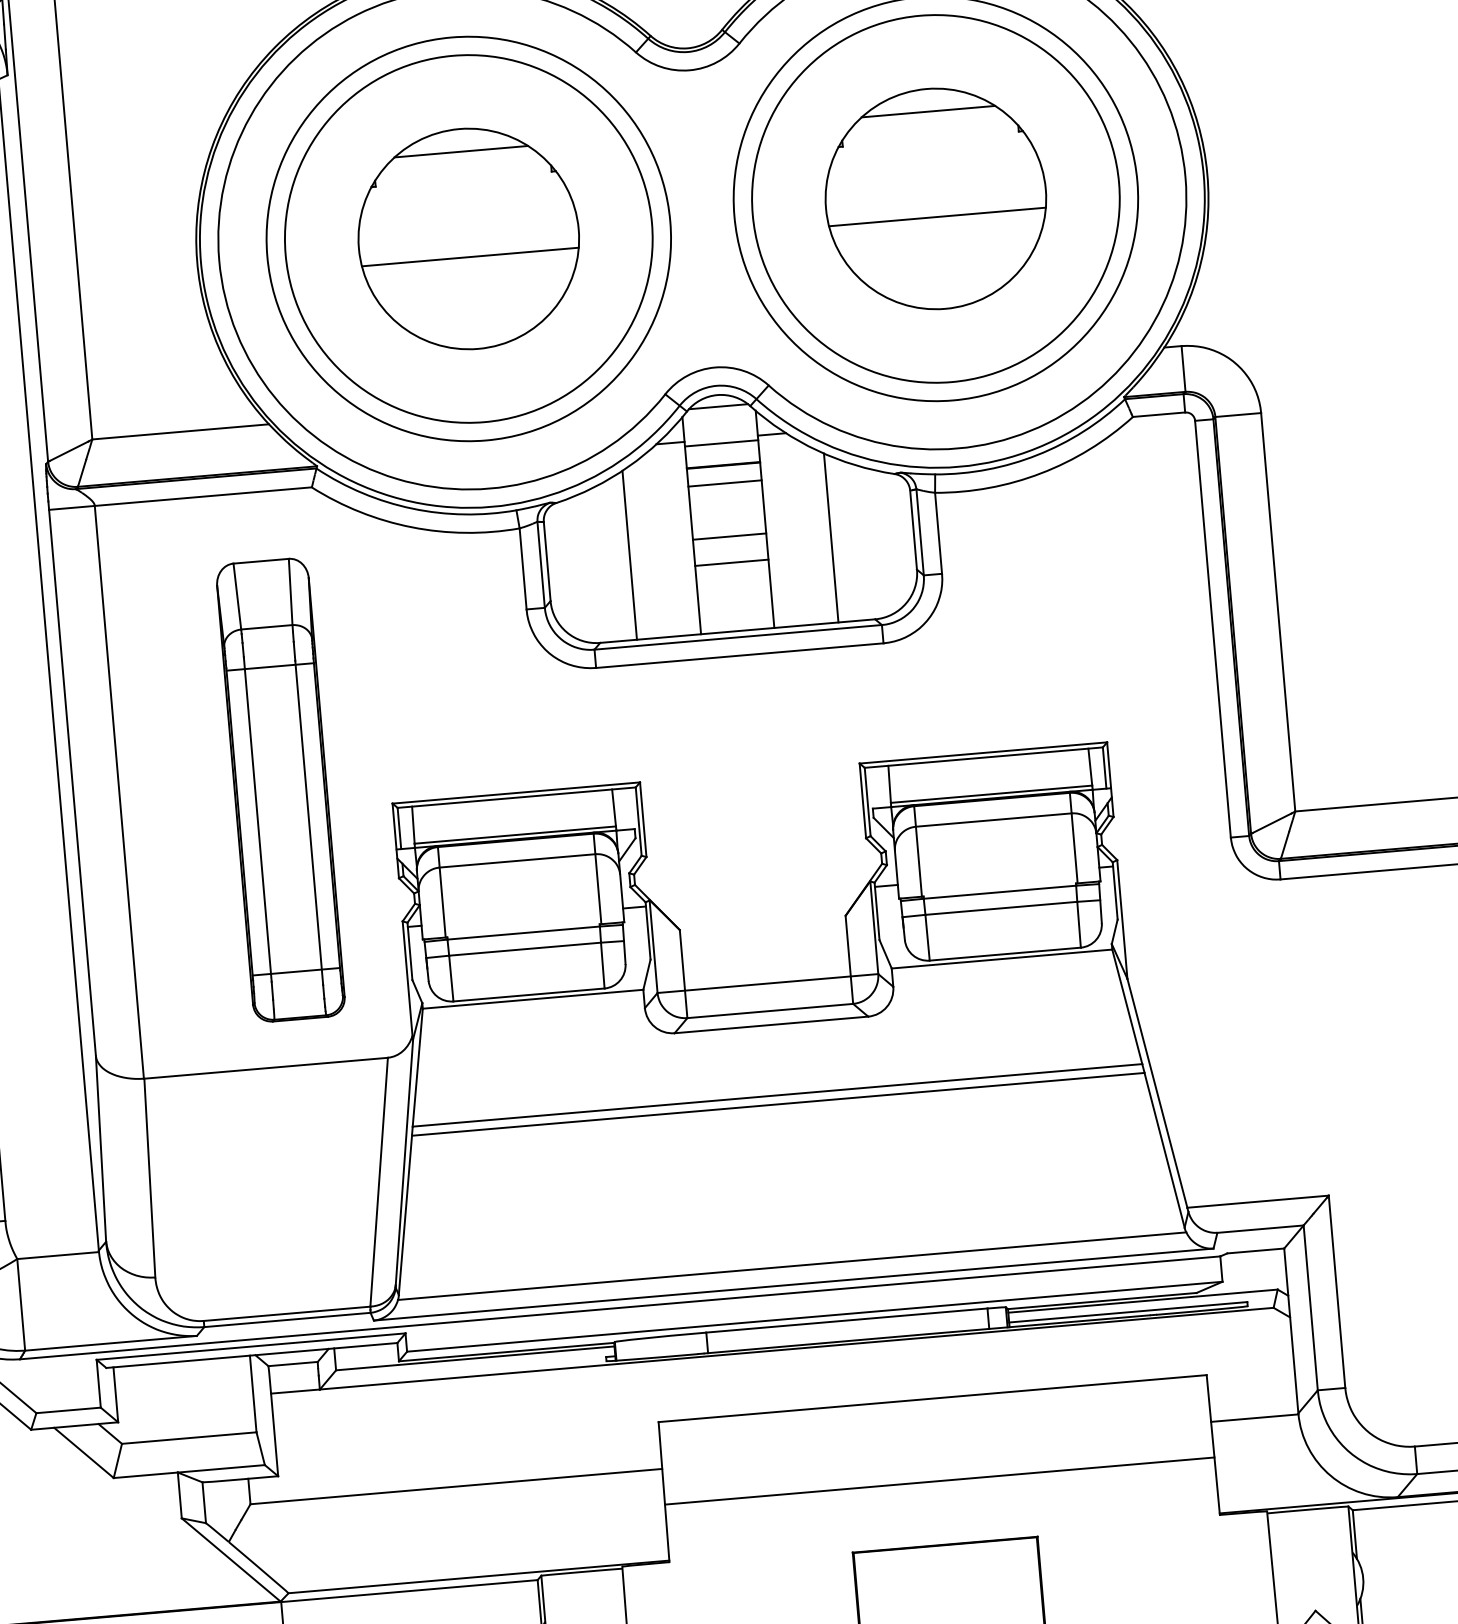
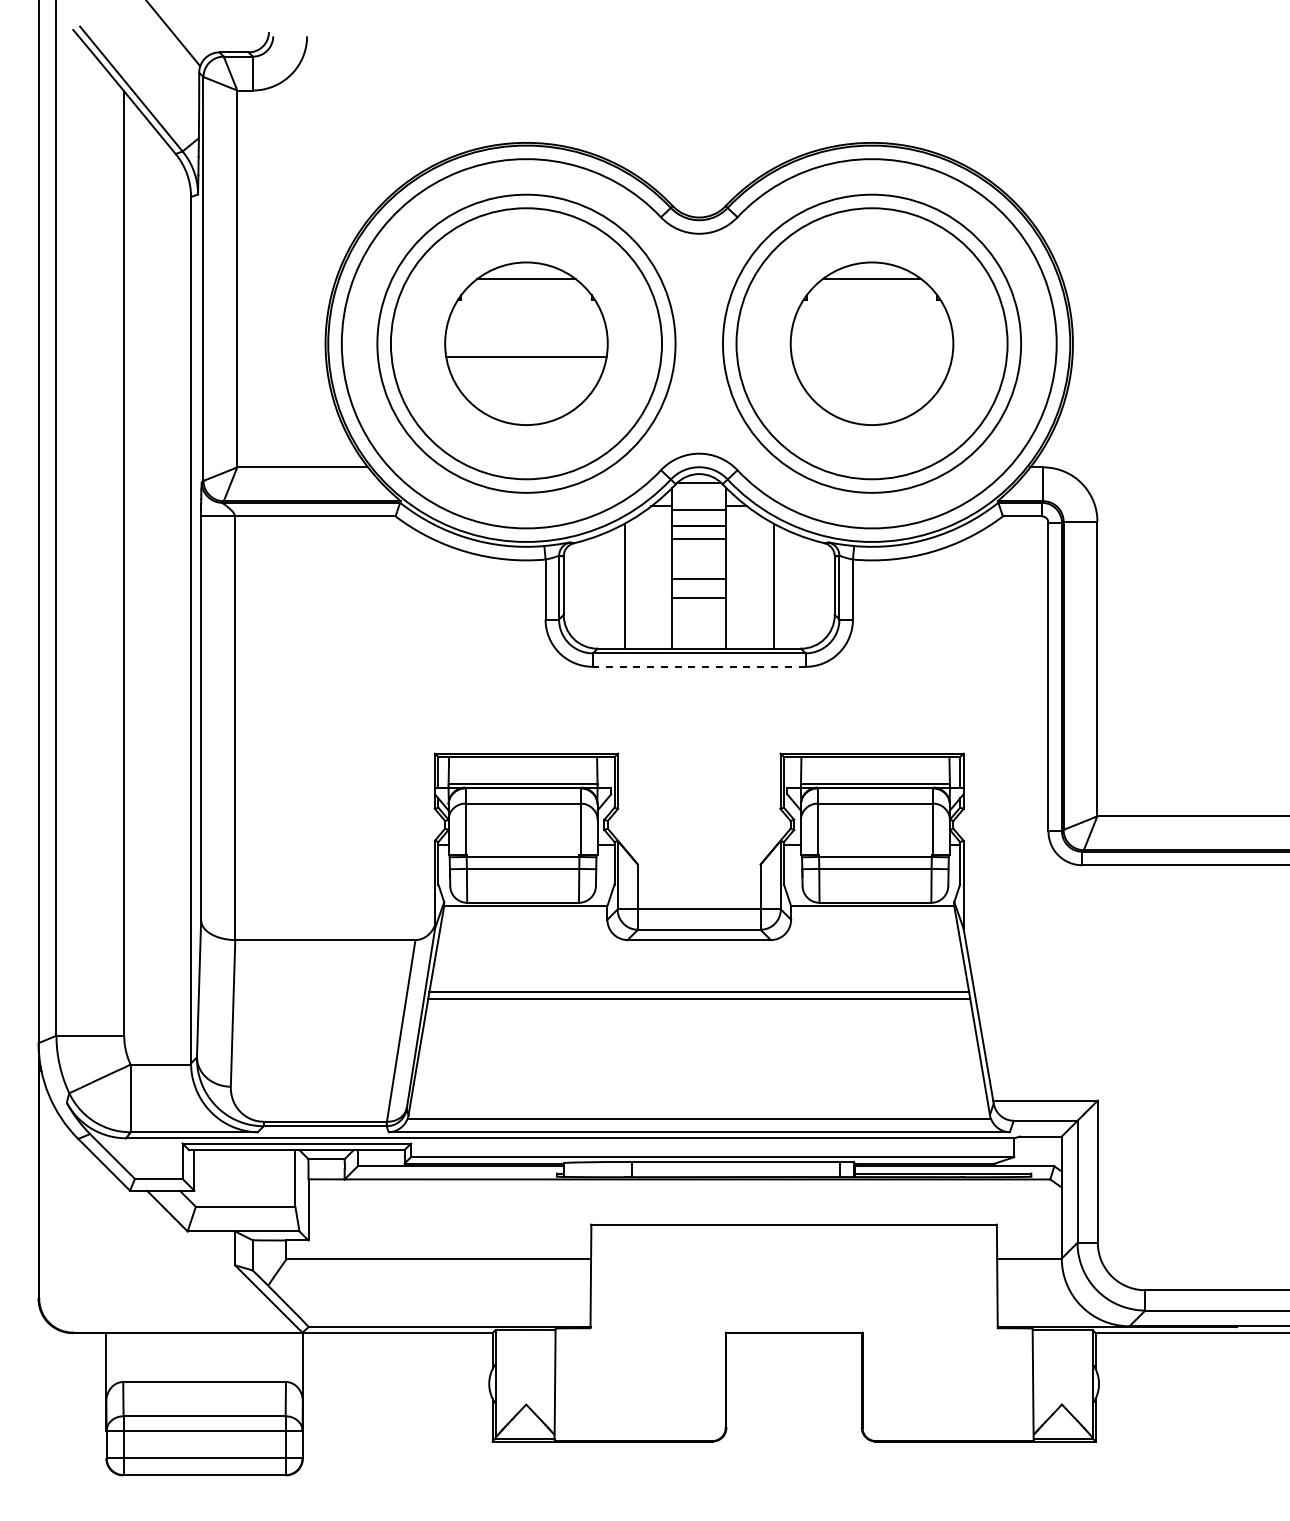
line: (936, 217) -> (871, 357), removed
line: (738, 655) -> (698, 666), solid -> dashed
part: (280, 789) -> (353, 736), removed
line: (938, 1480) -> (793, 1285), removed

